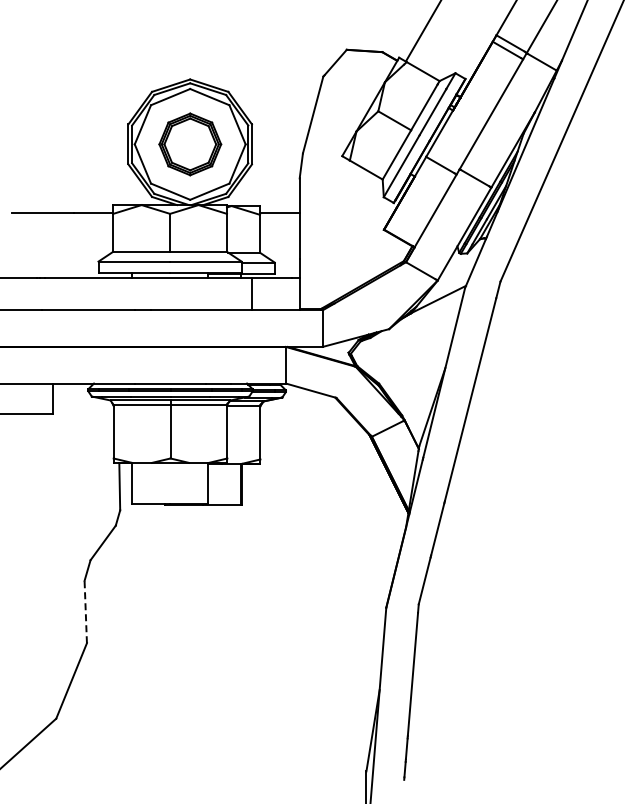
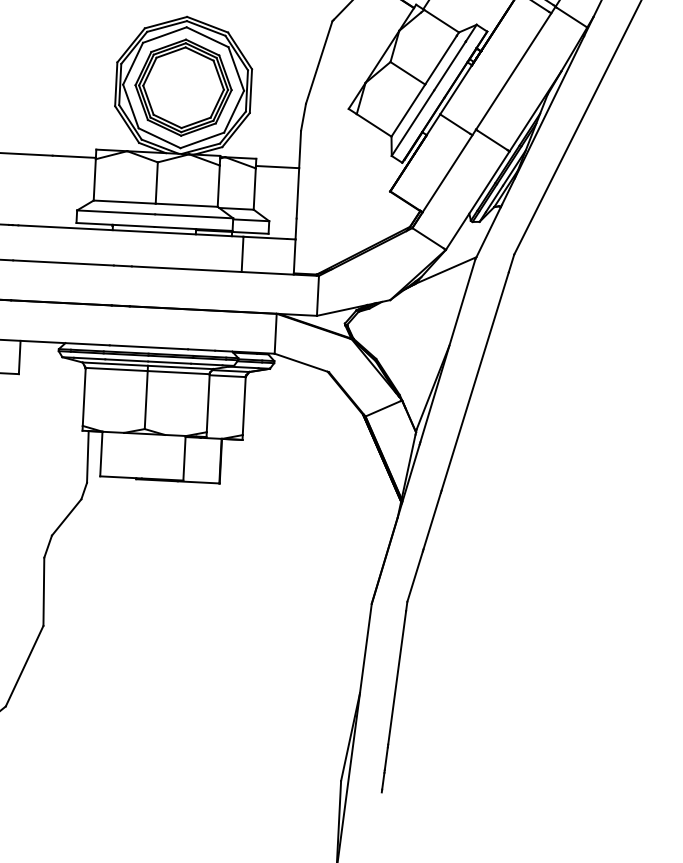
part: (190, 144) -> (183, 87), size x1.43
line: (85, 611) -> (43, 591), dashed -> solid

